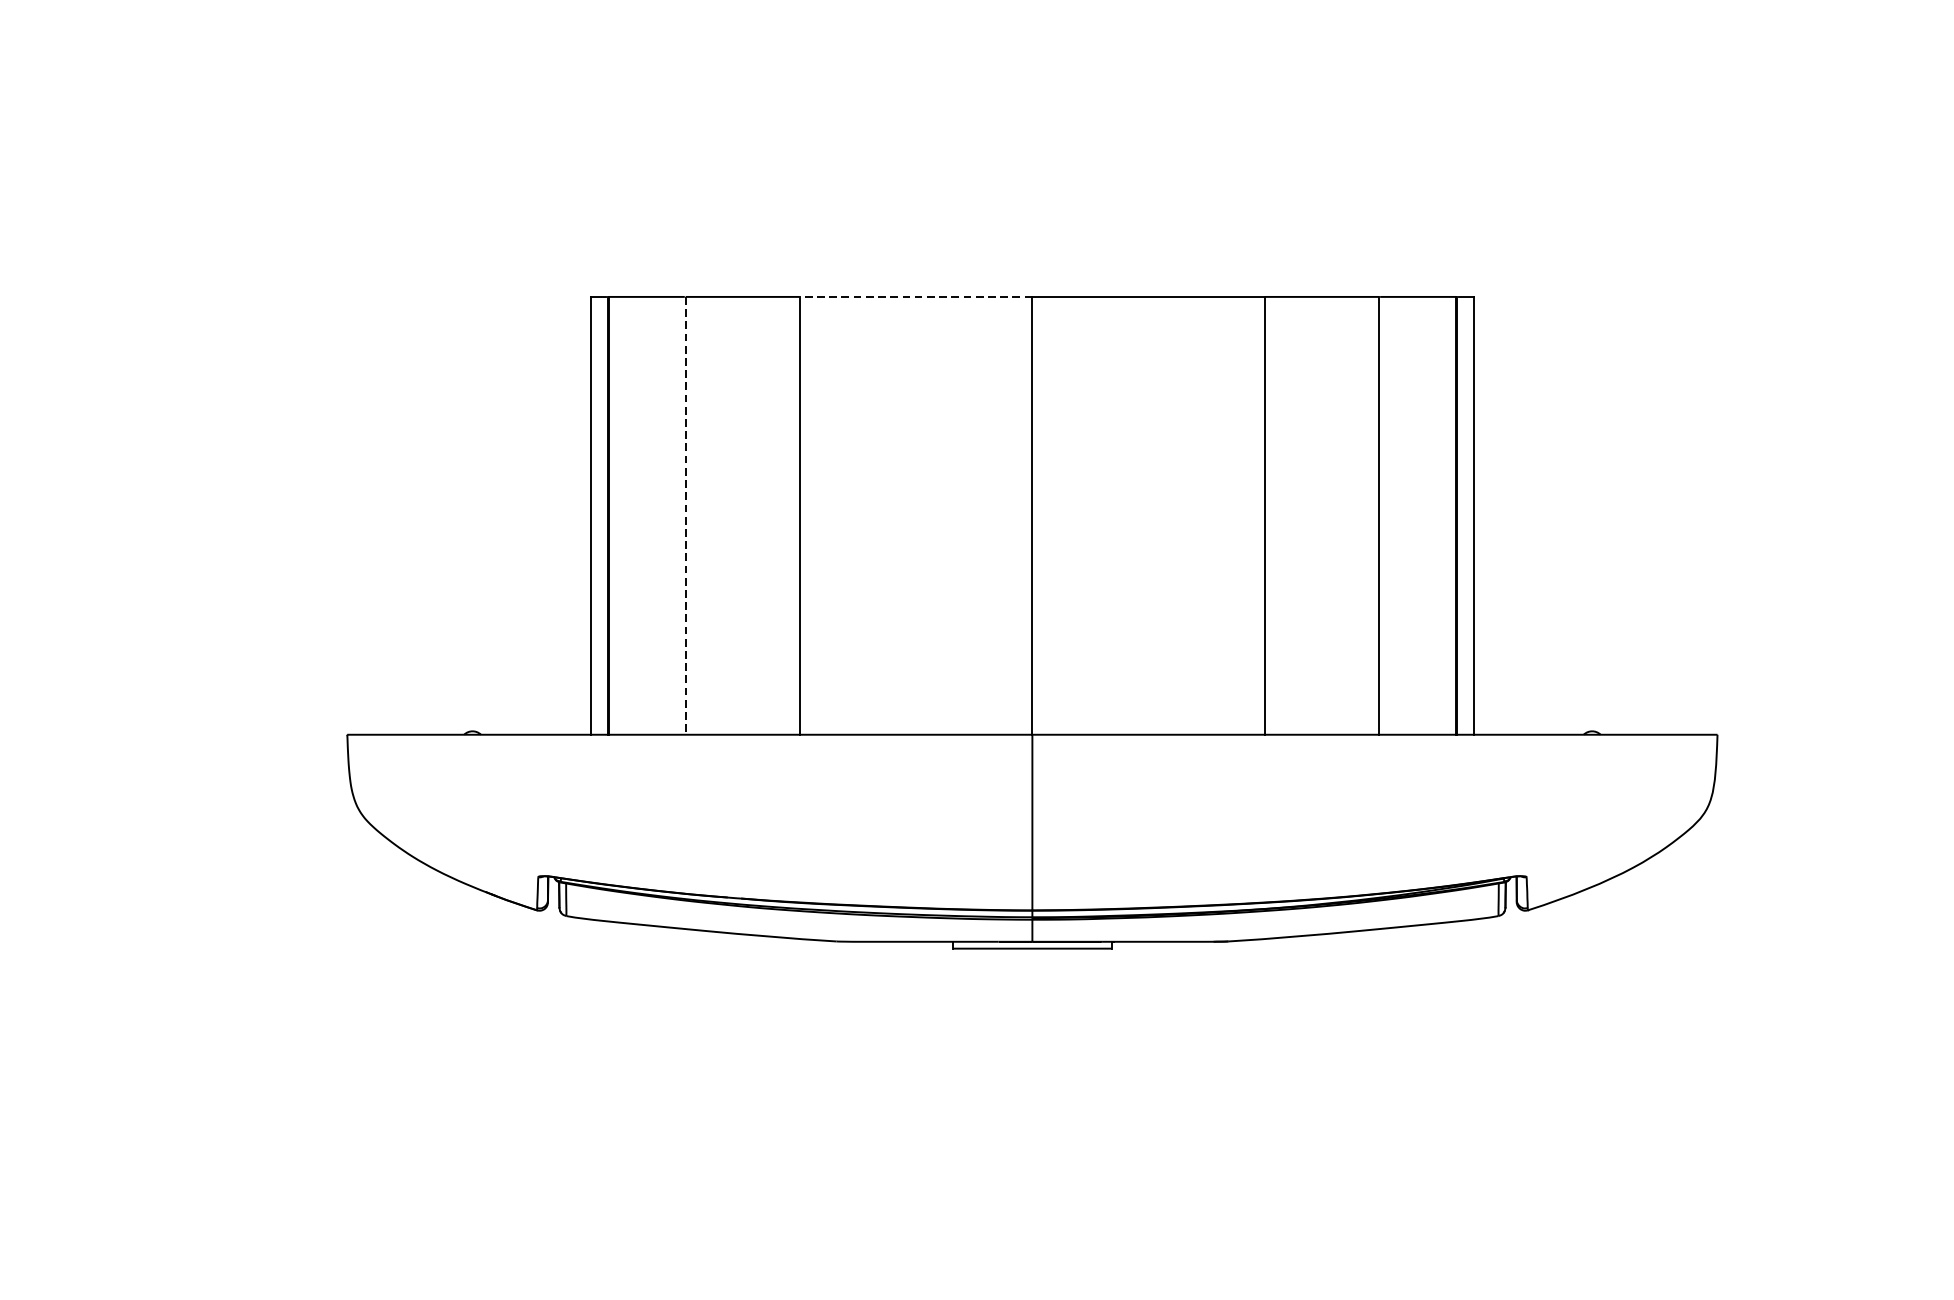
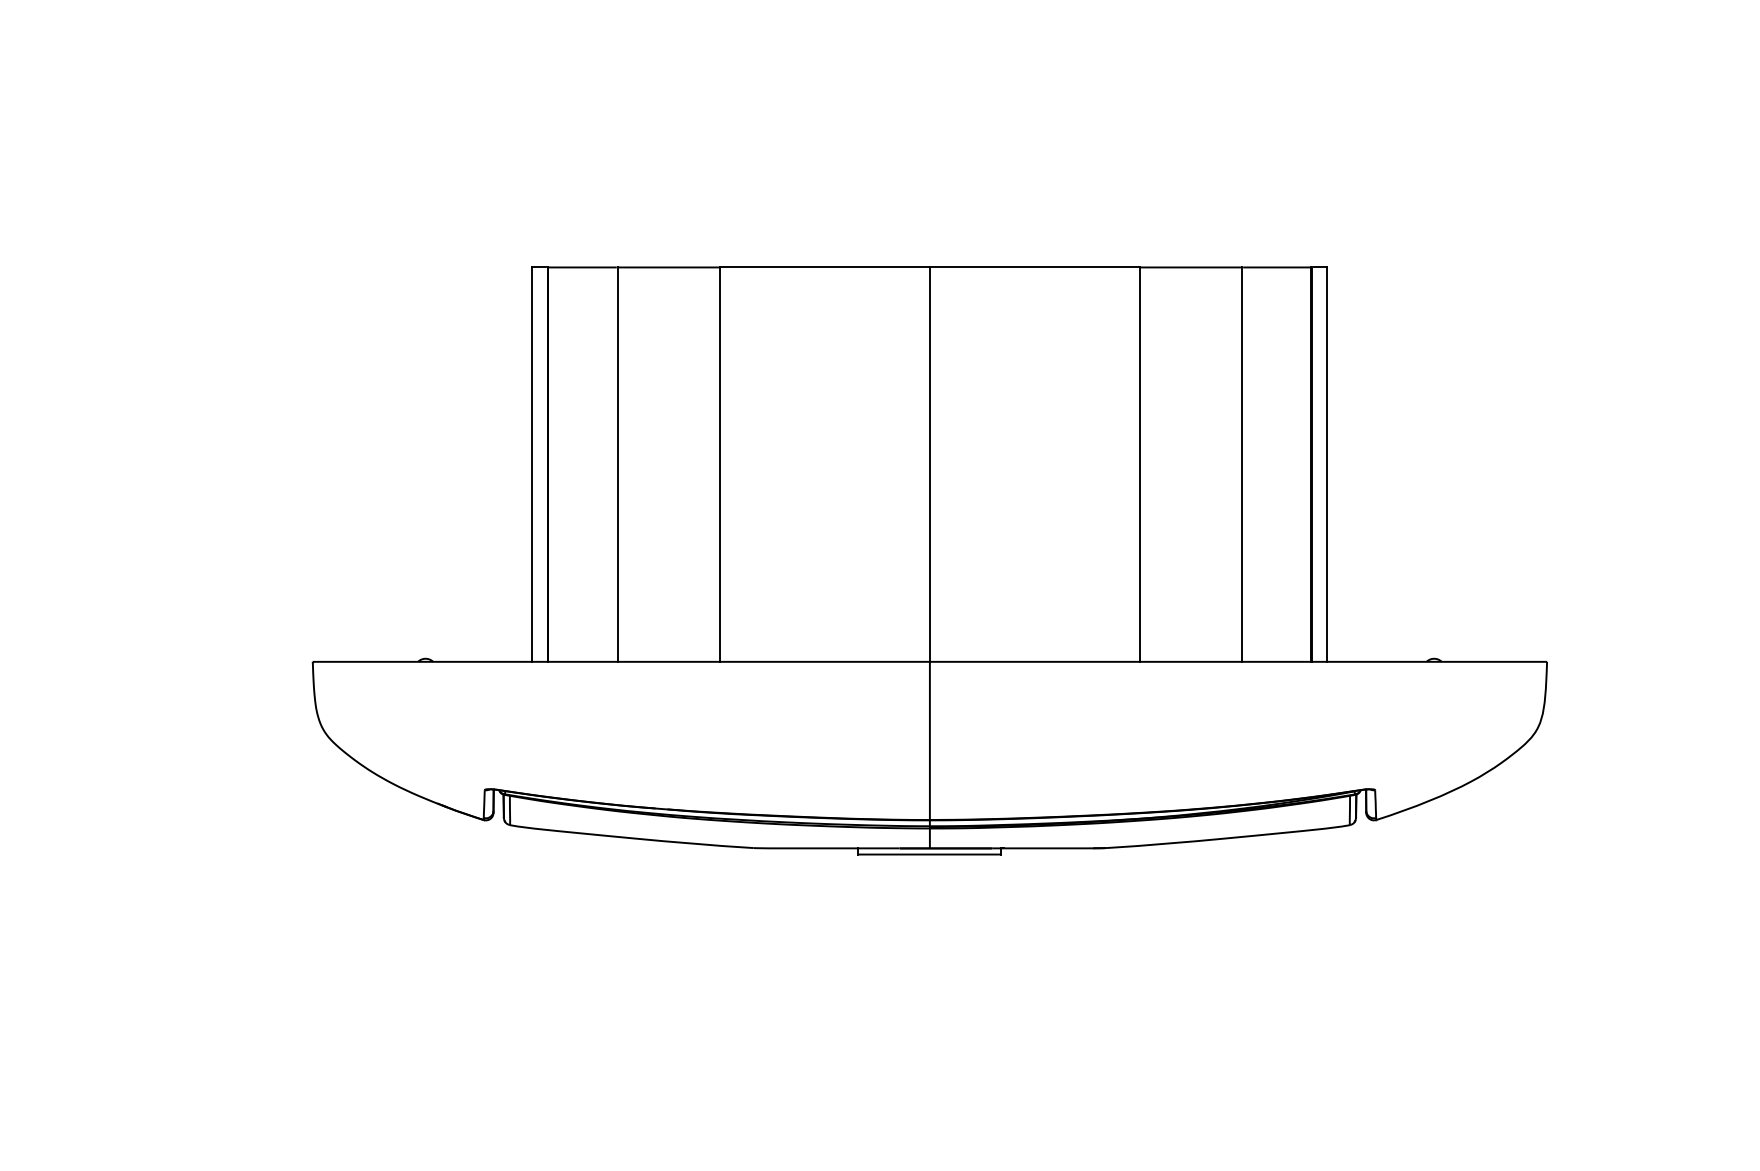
line: (916, 296) -> (825, 267), dashed -> solid
line: (685, 516) -> (617, 465), dashed -> solid

